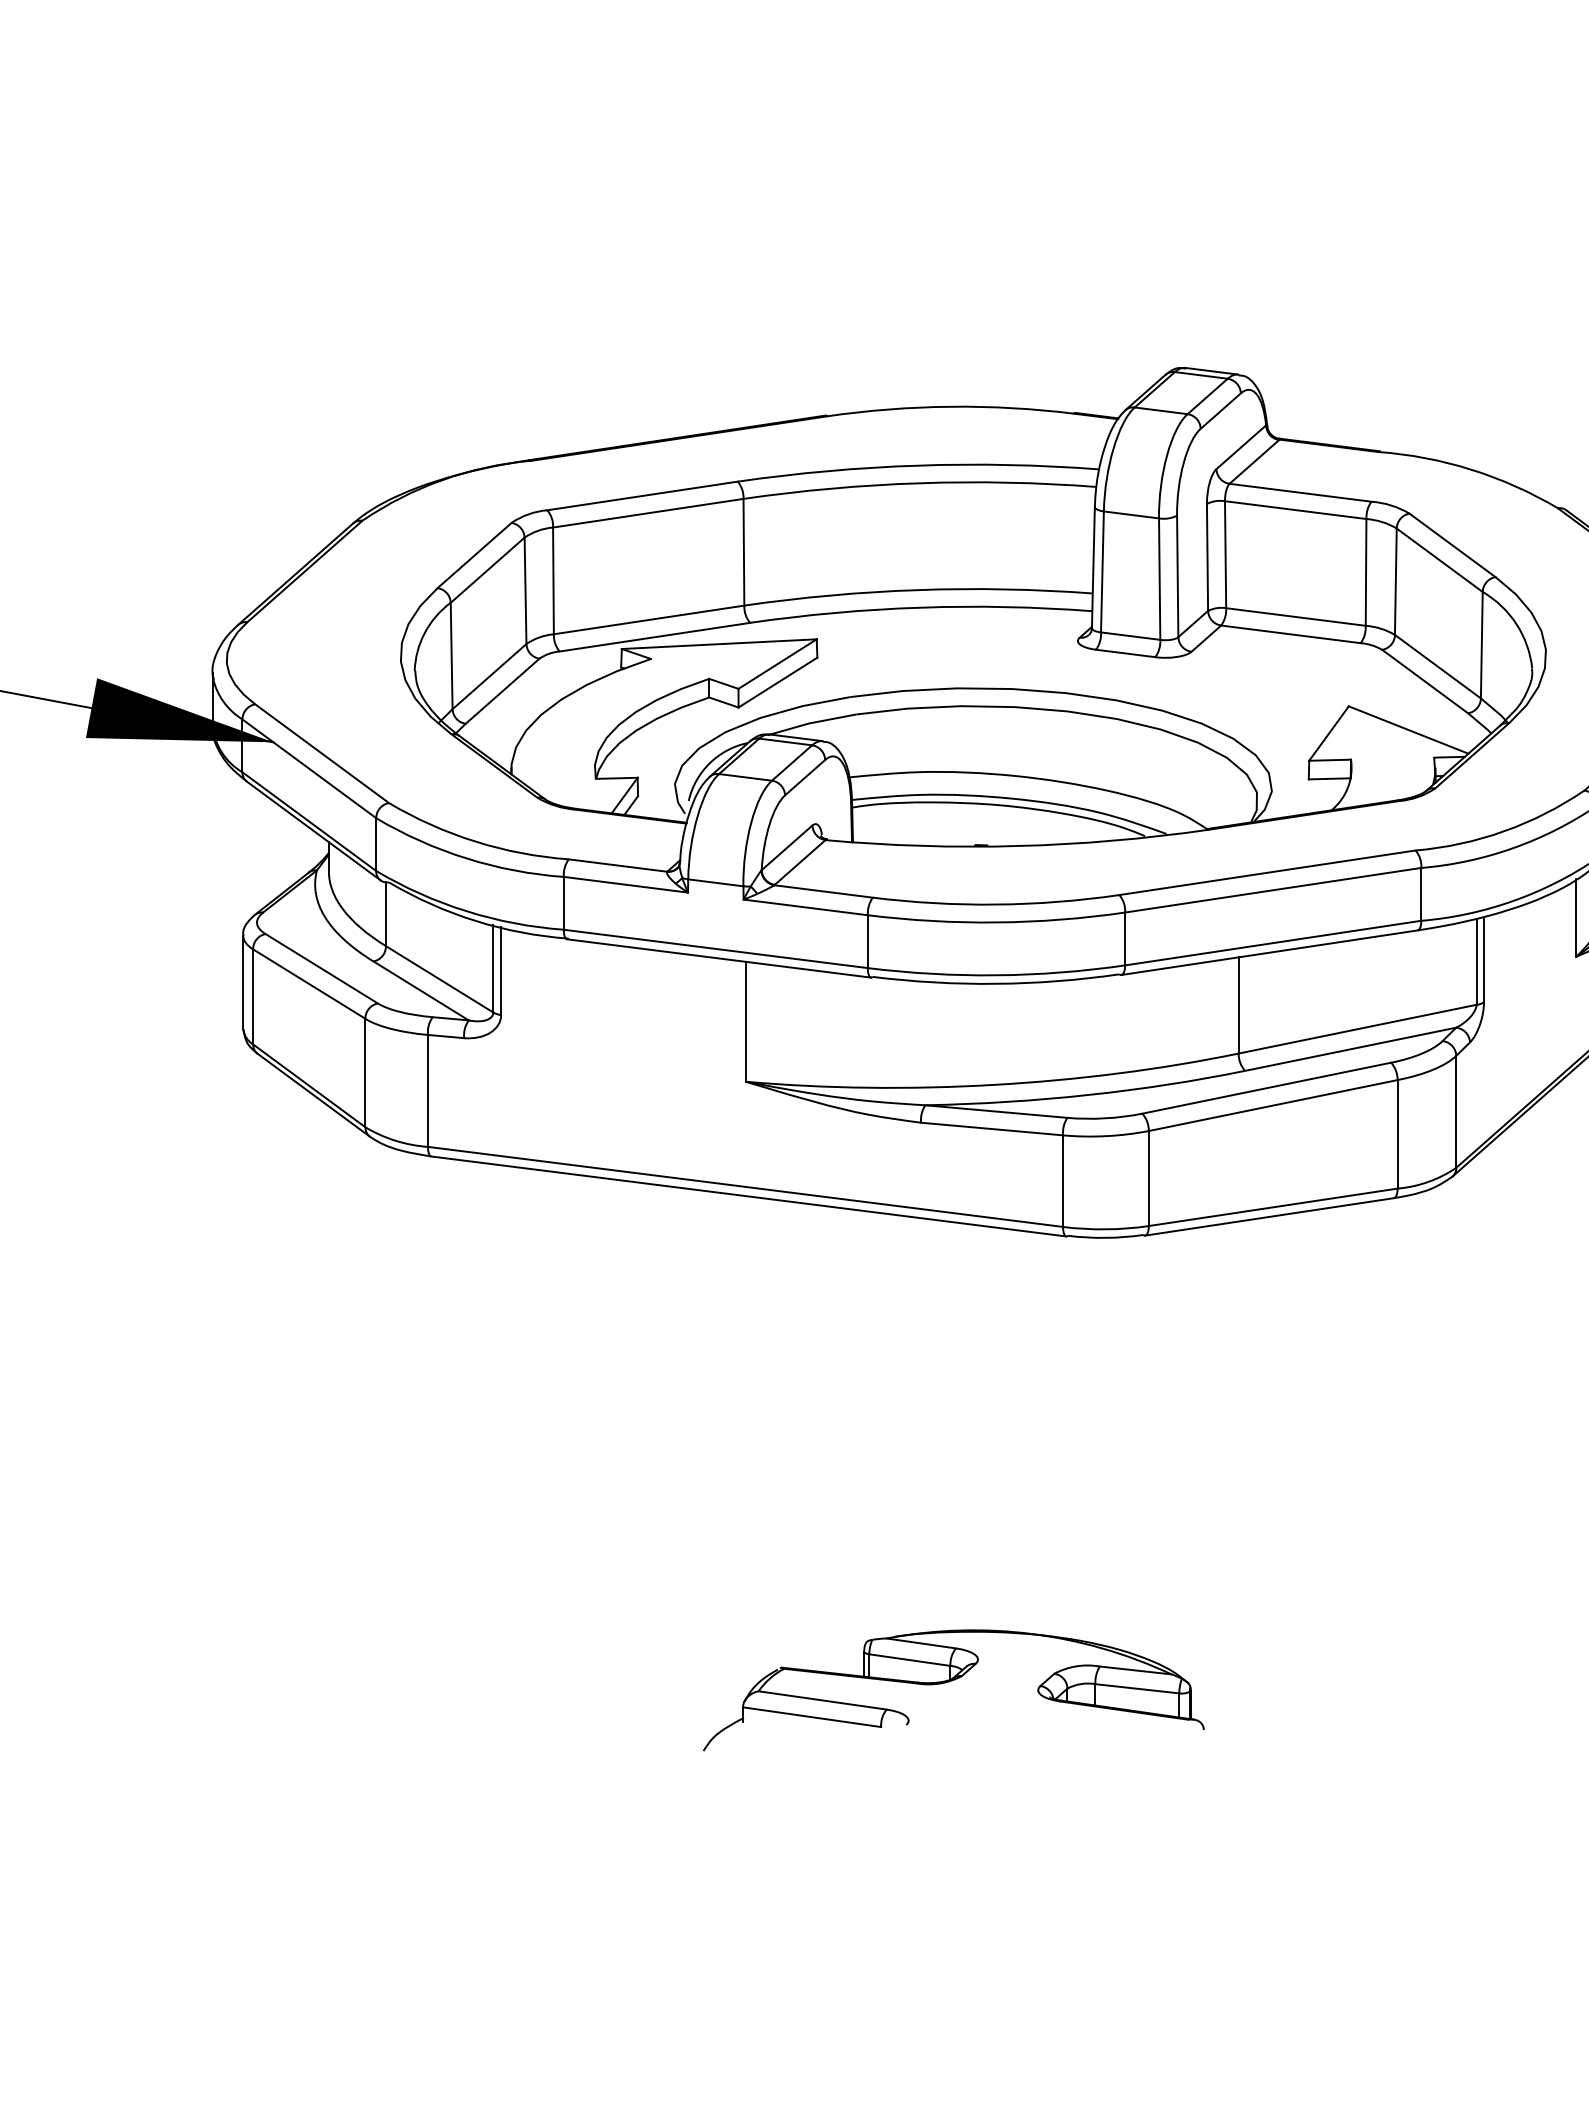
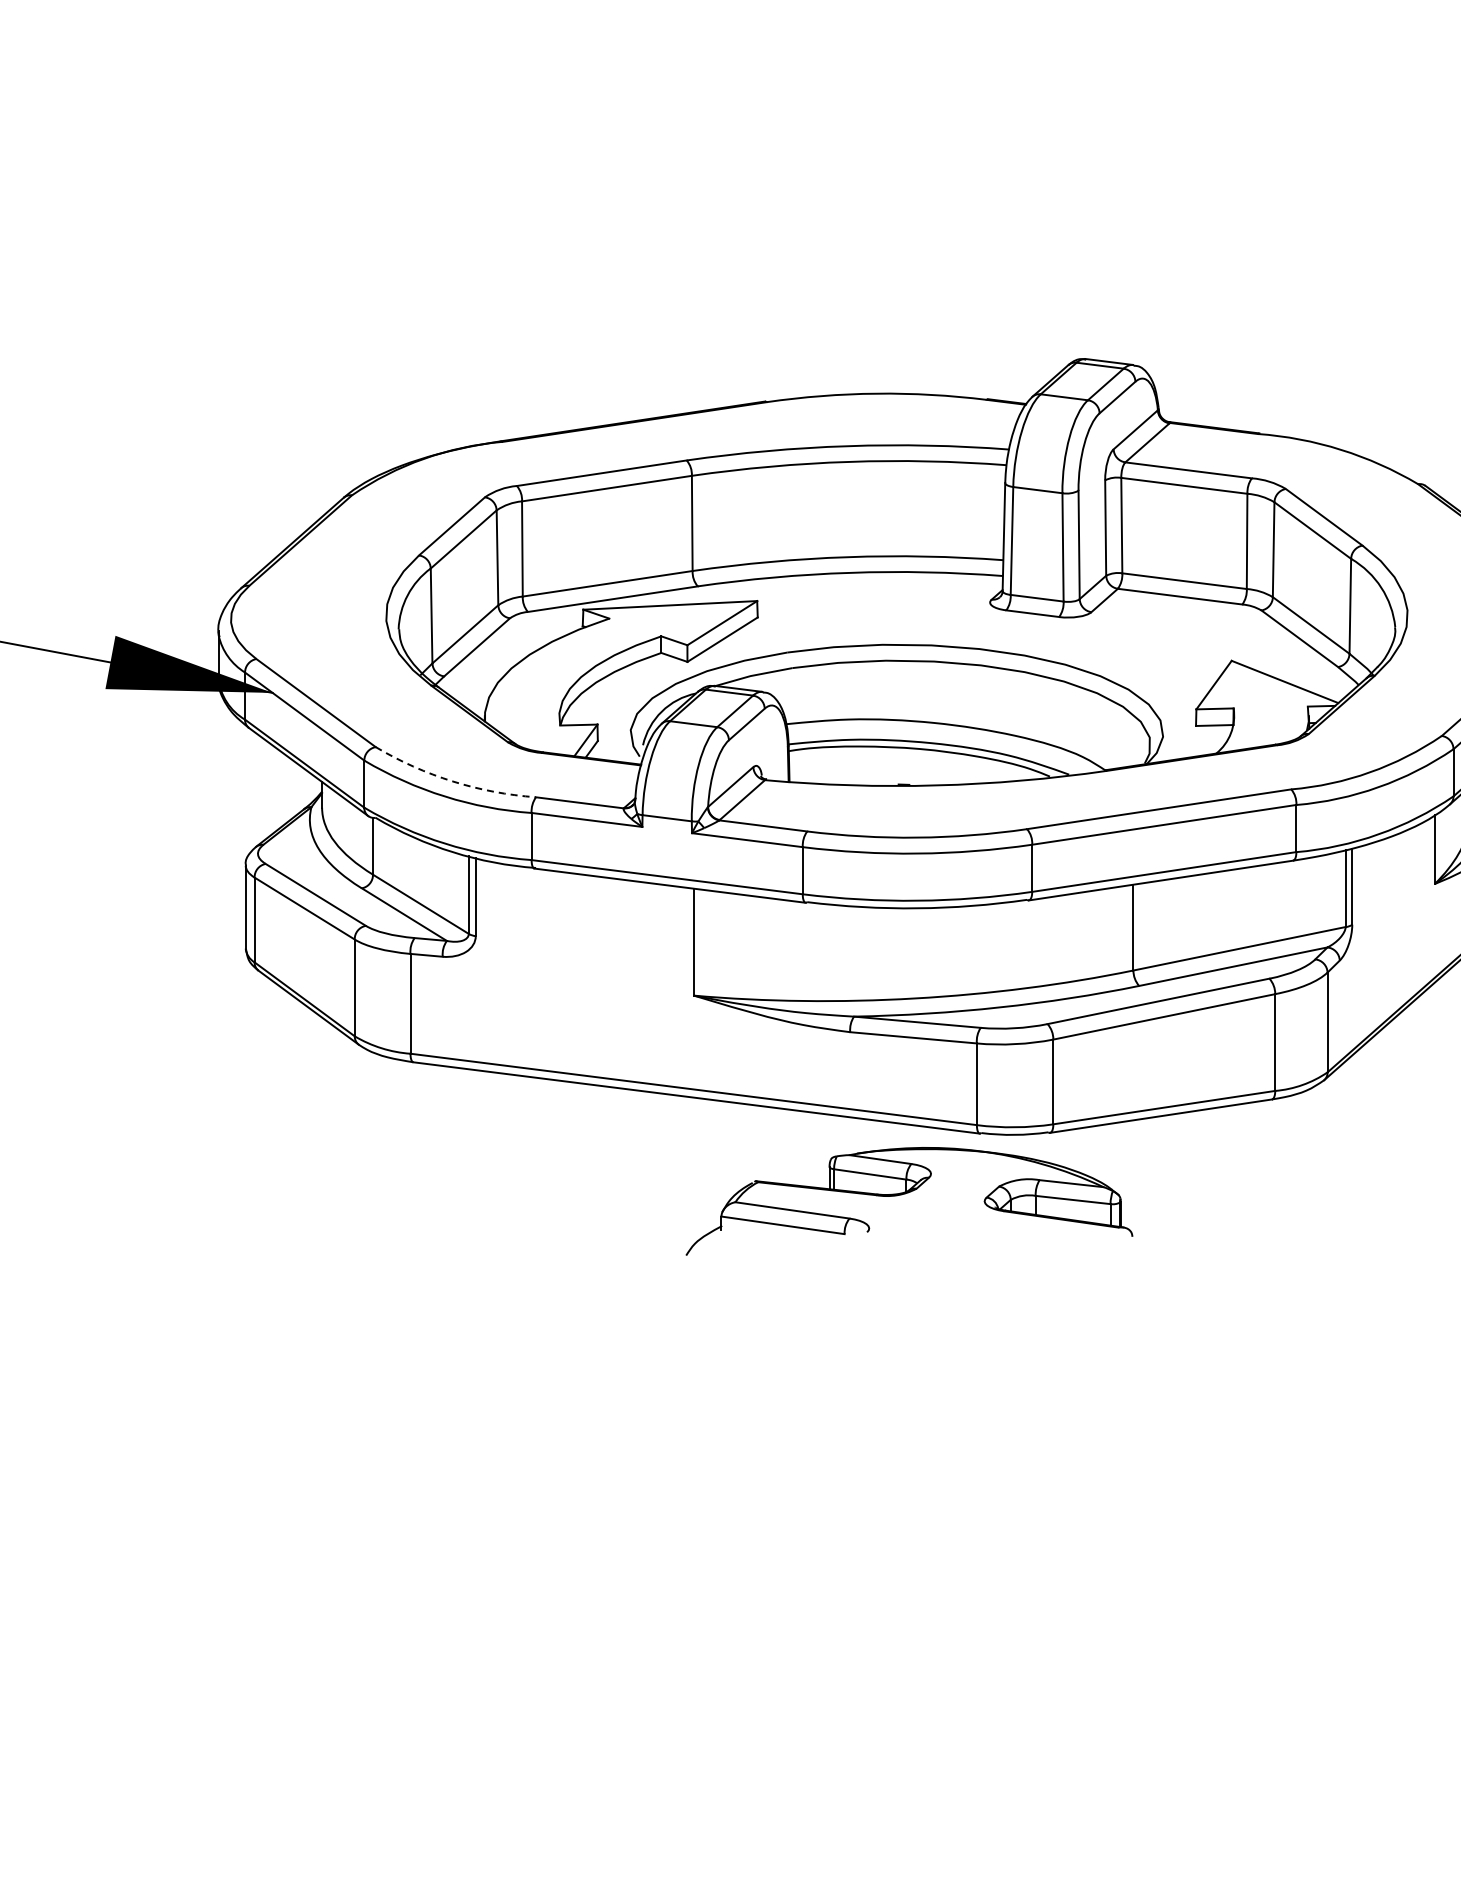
arc: (475, 841) -> (452, 781), solid -> dashed
part: (952, 1681) -> (908, 1193), moved

